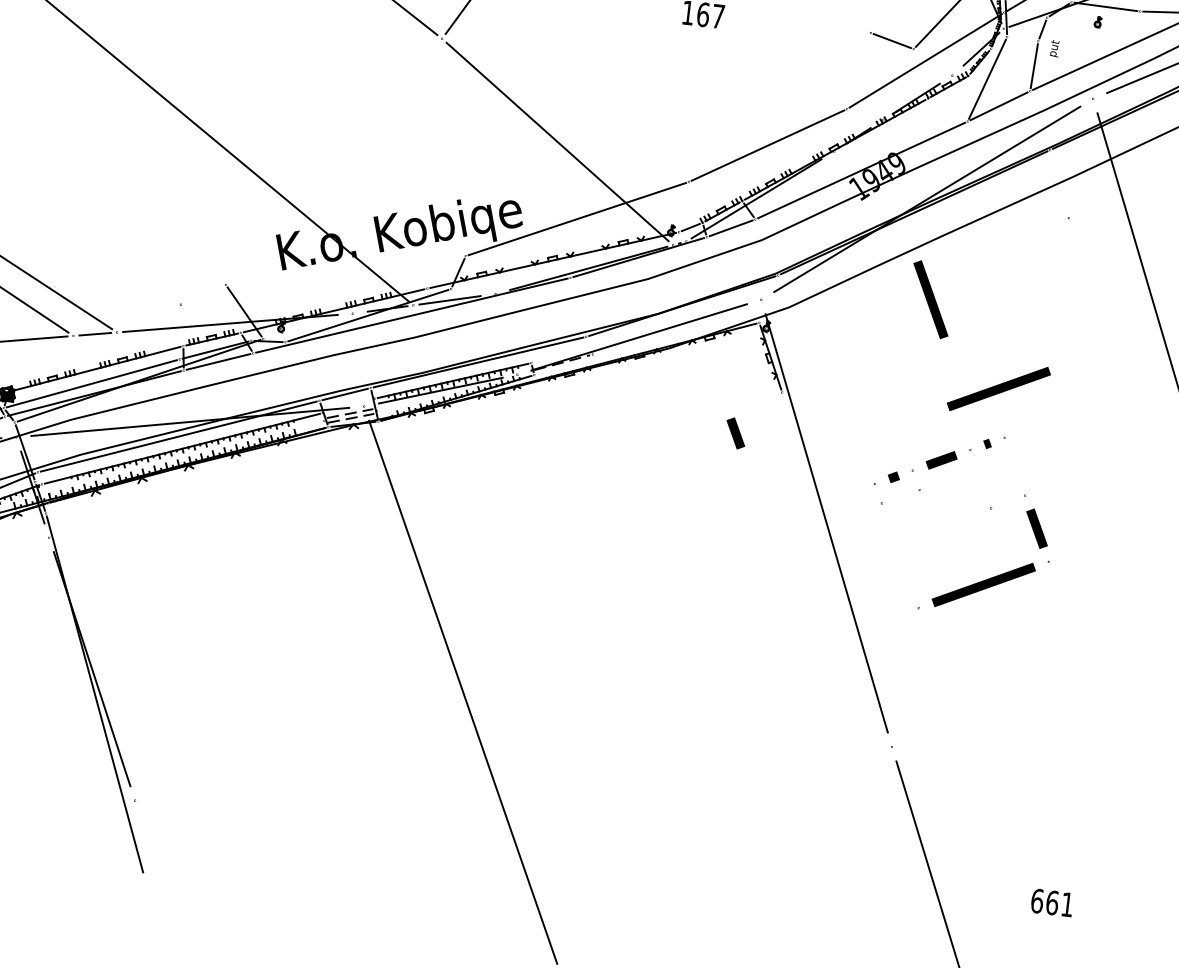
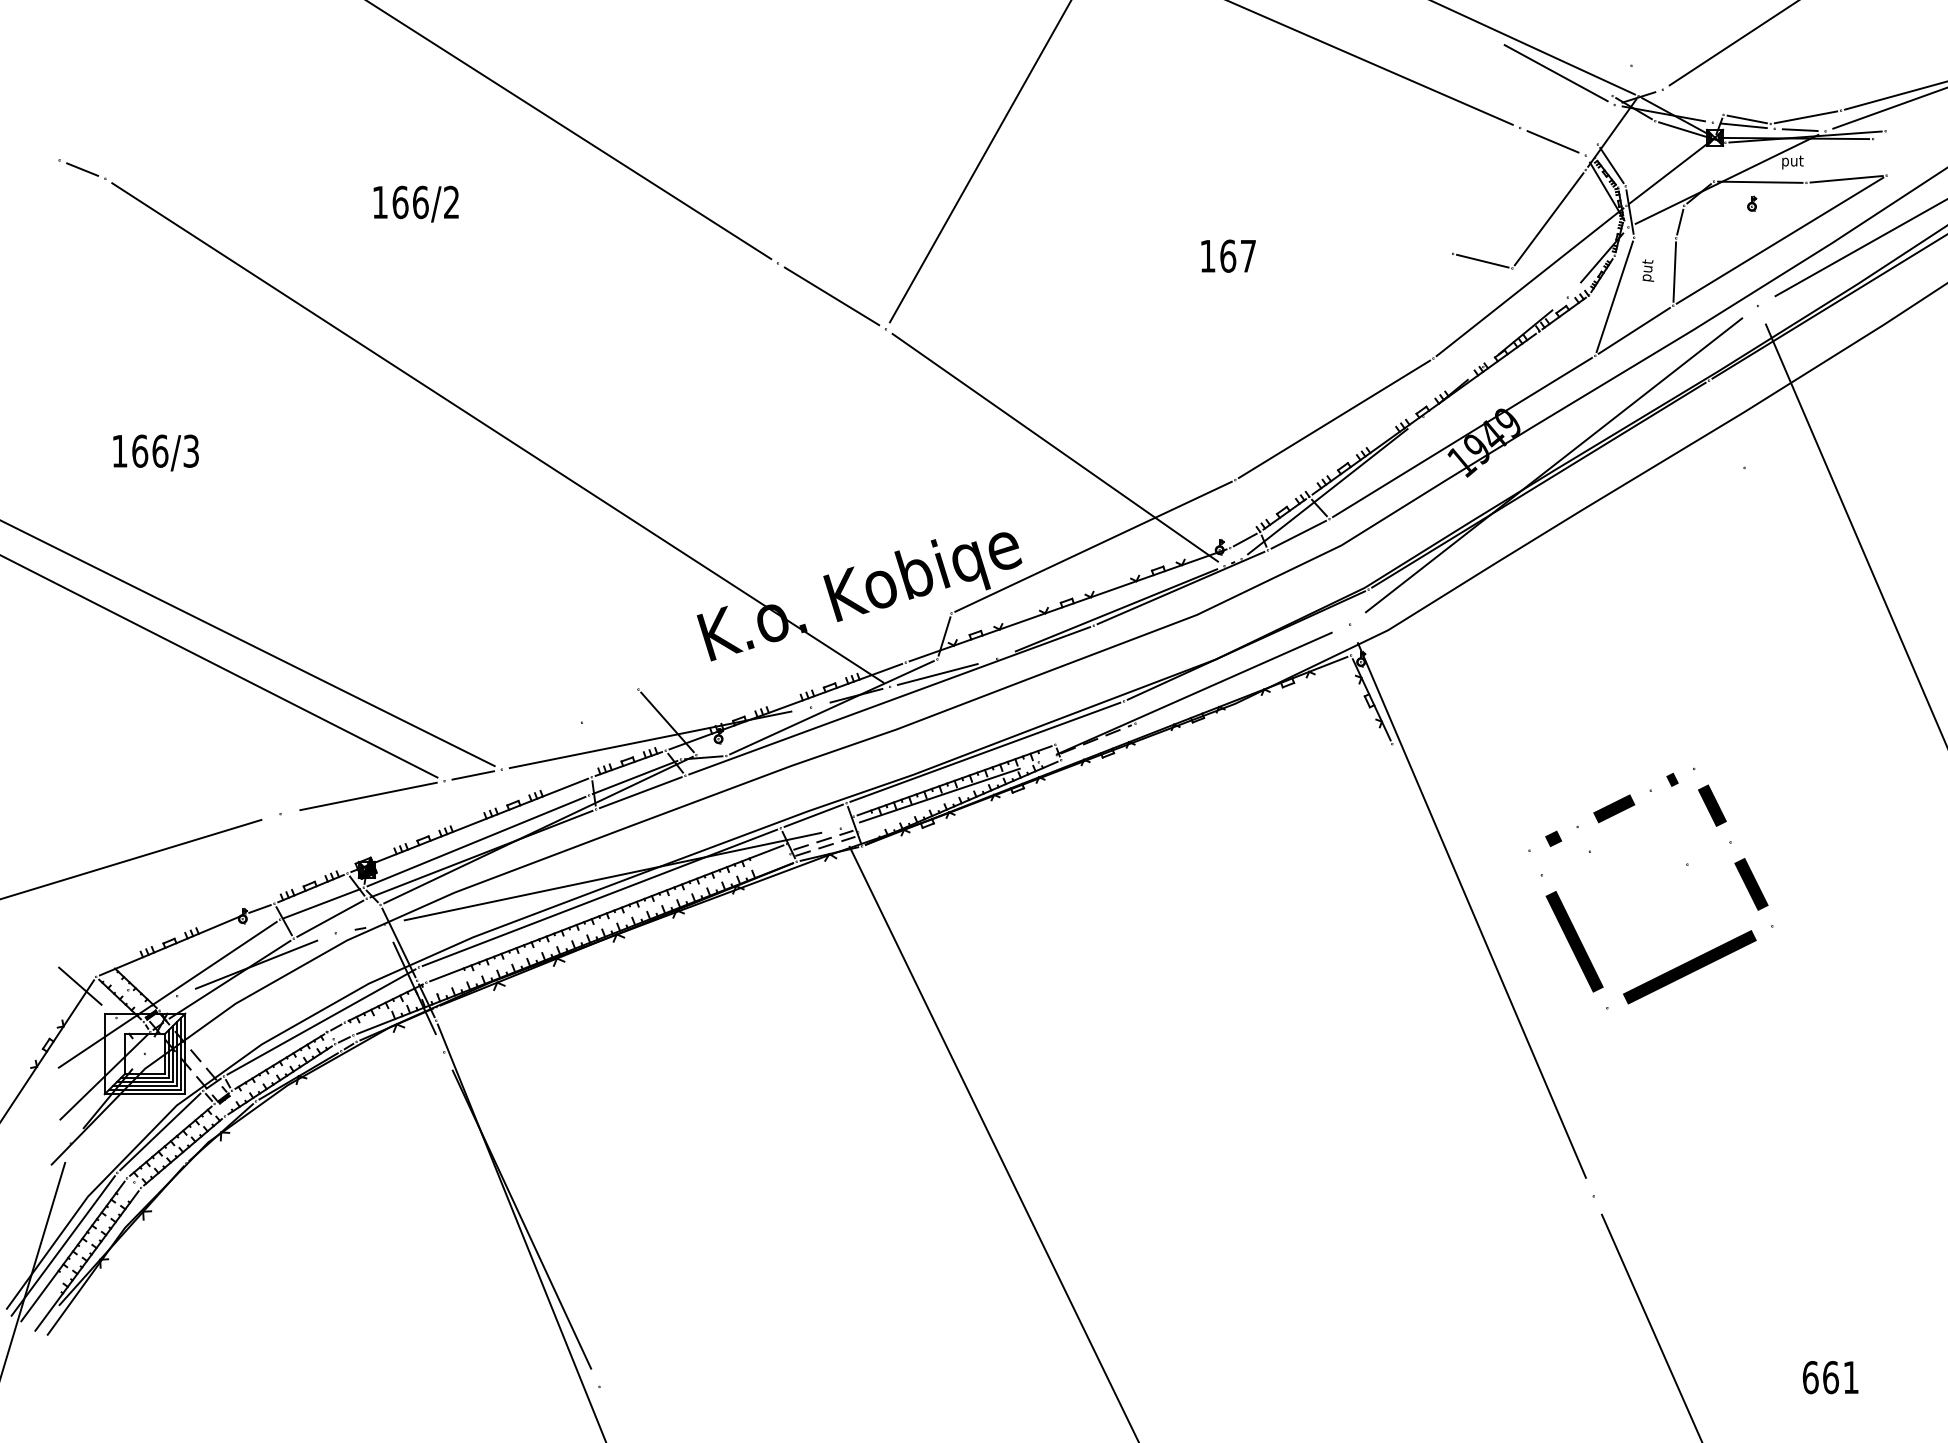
text: (1055, 48) -> (1648, 270), moved
line: (930, 299) -> (1574, 941), moved
line: (998, 389) -> (1678, 705), removed
line: (735, 433) -> (1712, 805), moved

